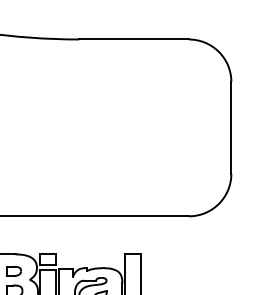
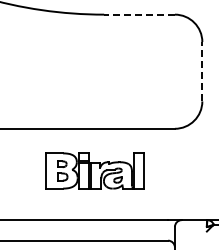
line: (134, 39) -> (139, 14), solid -> dashed
line: (231, 127) -> (202, 71), solid -> dashed

